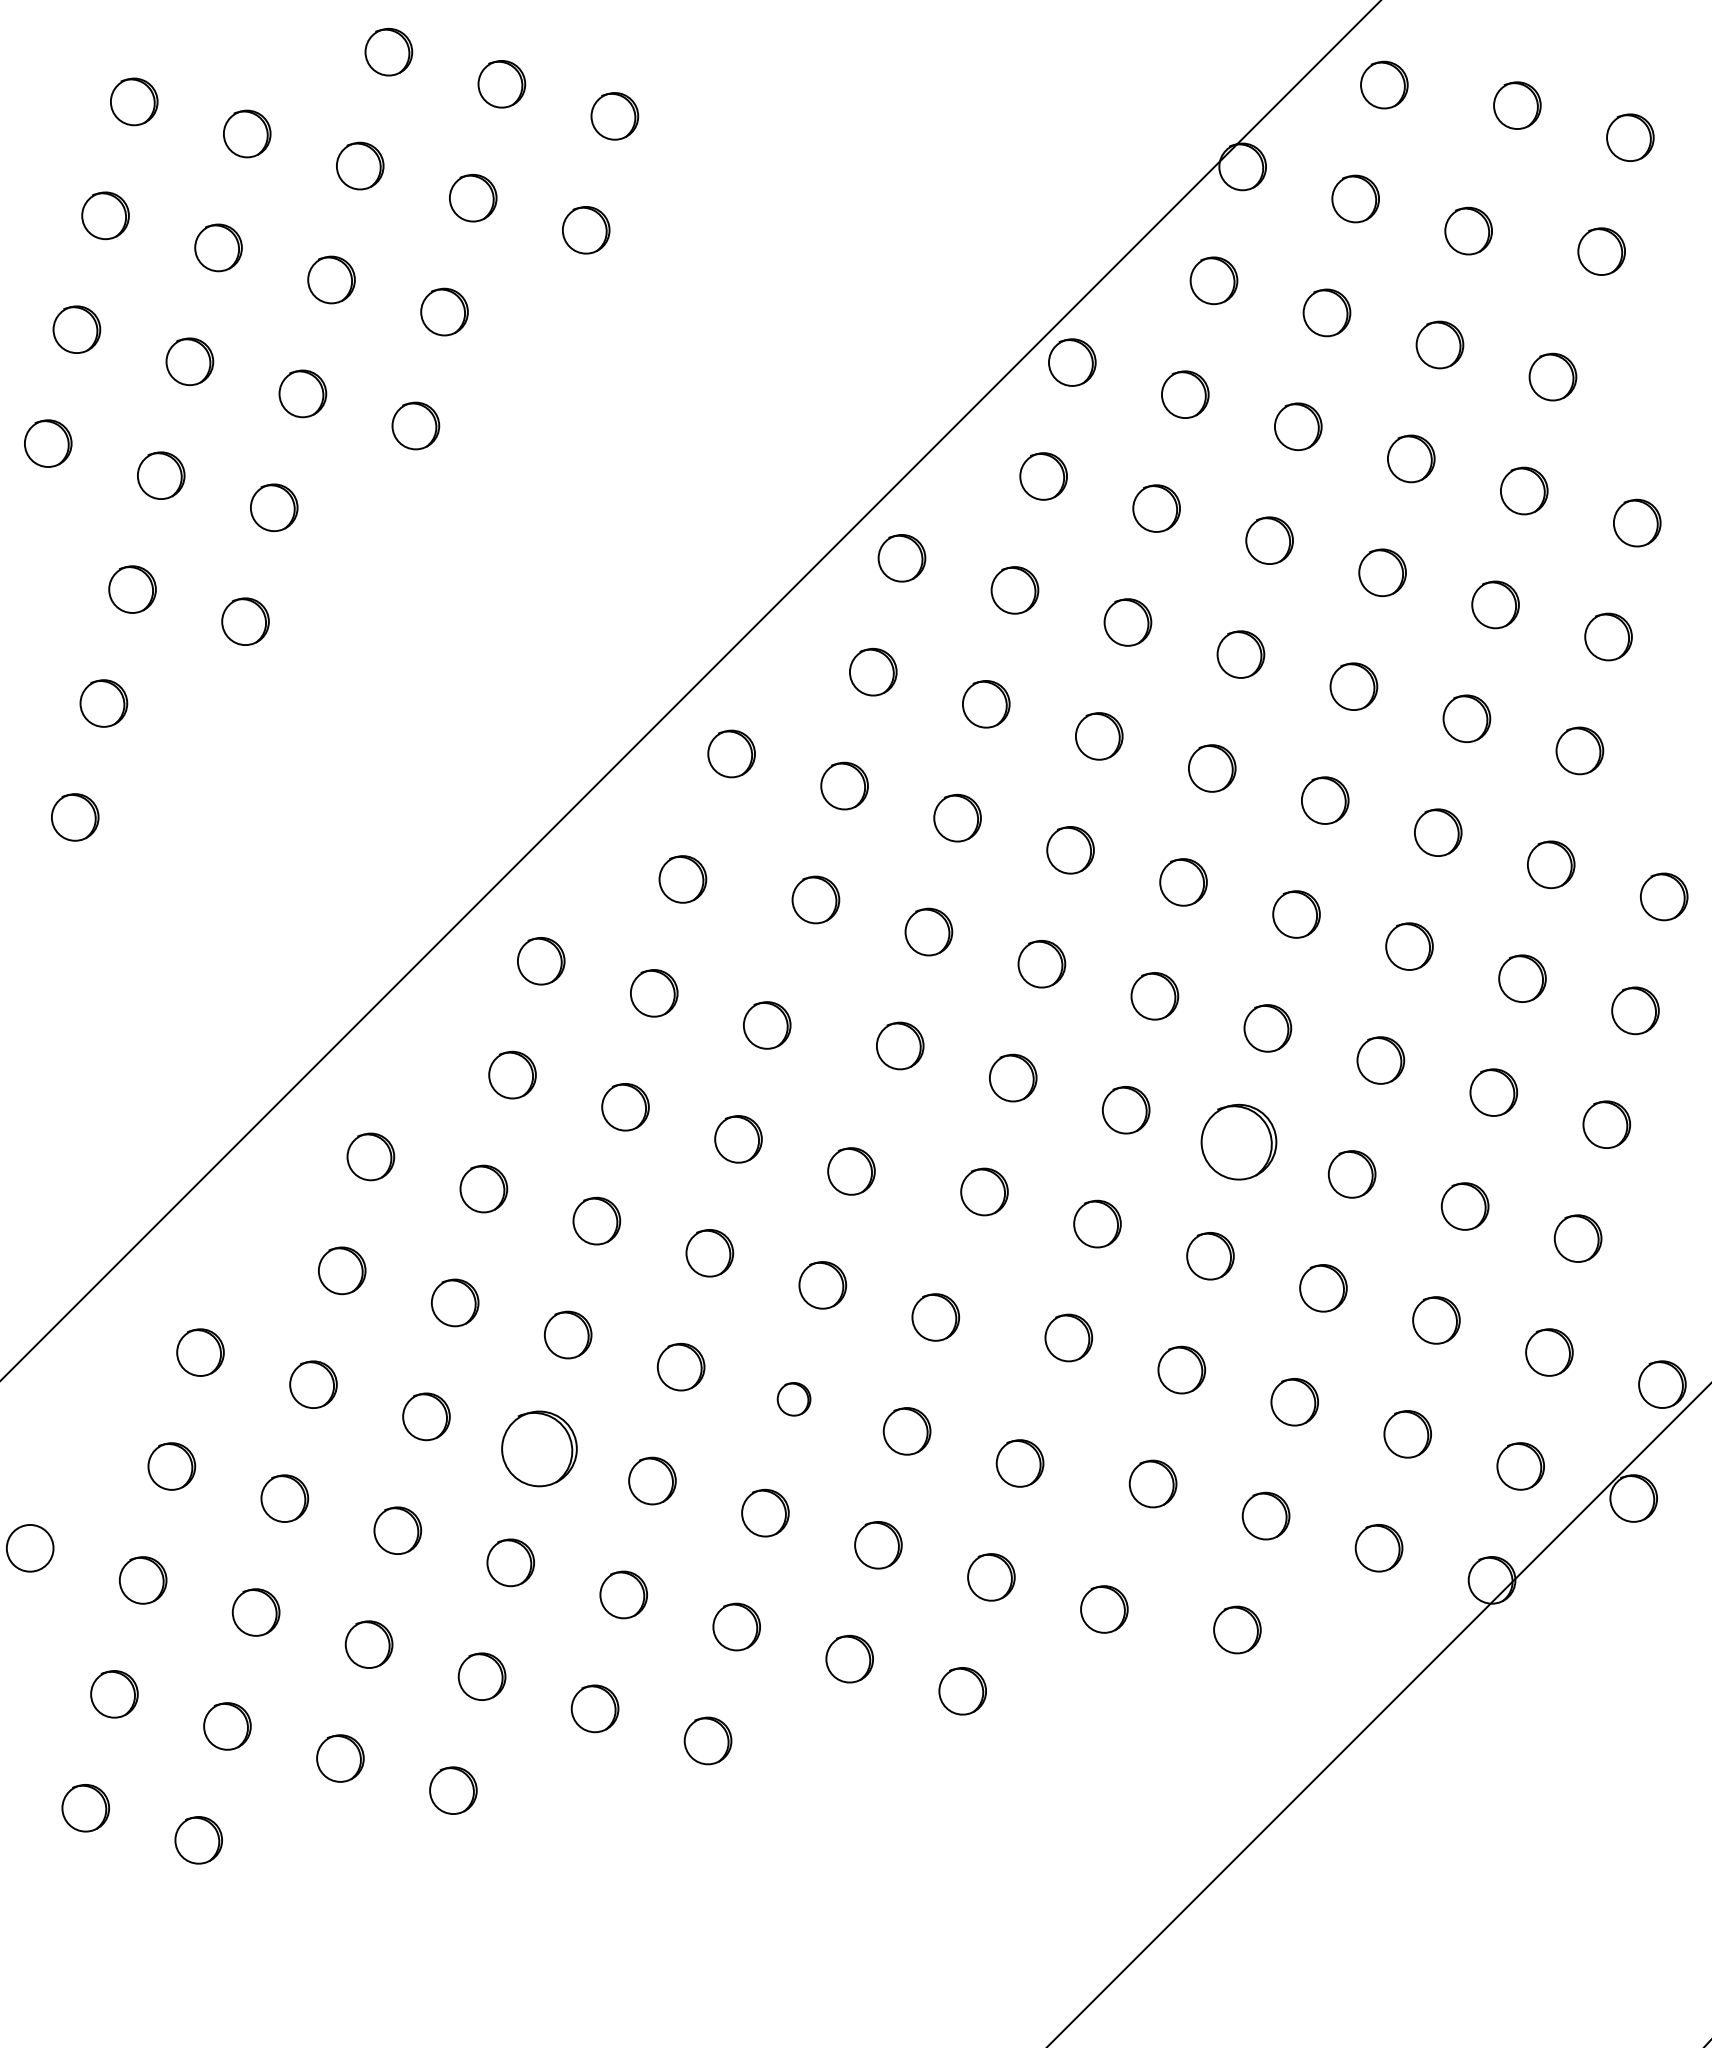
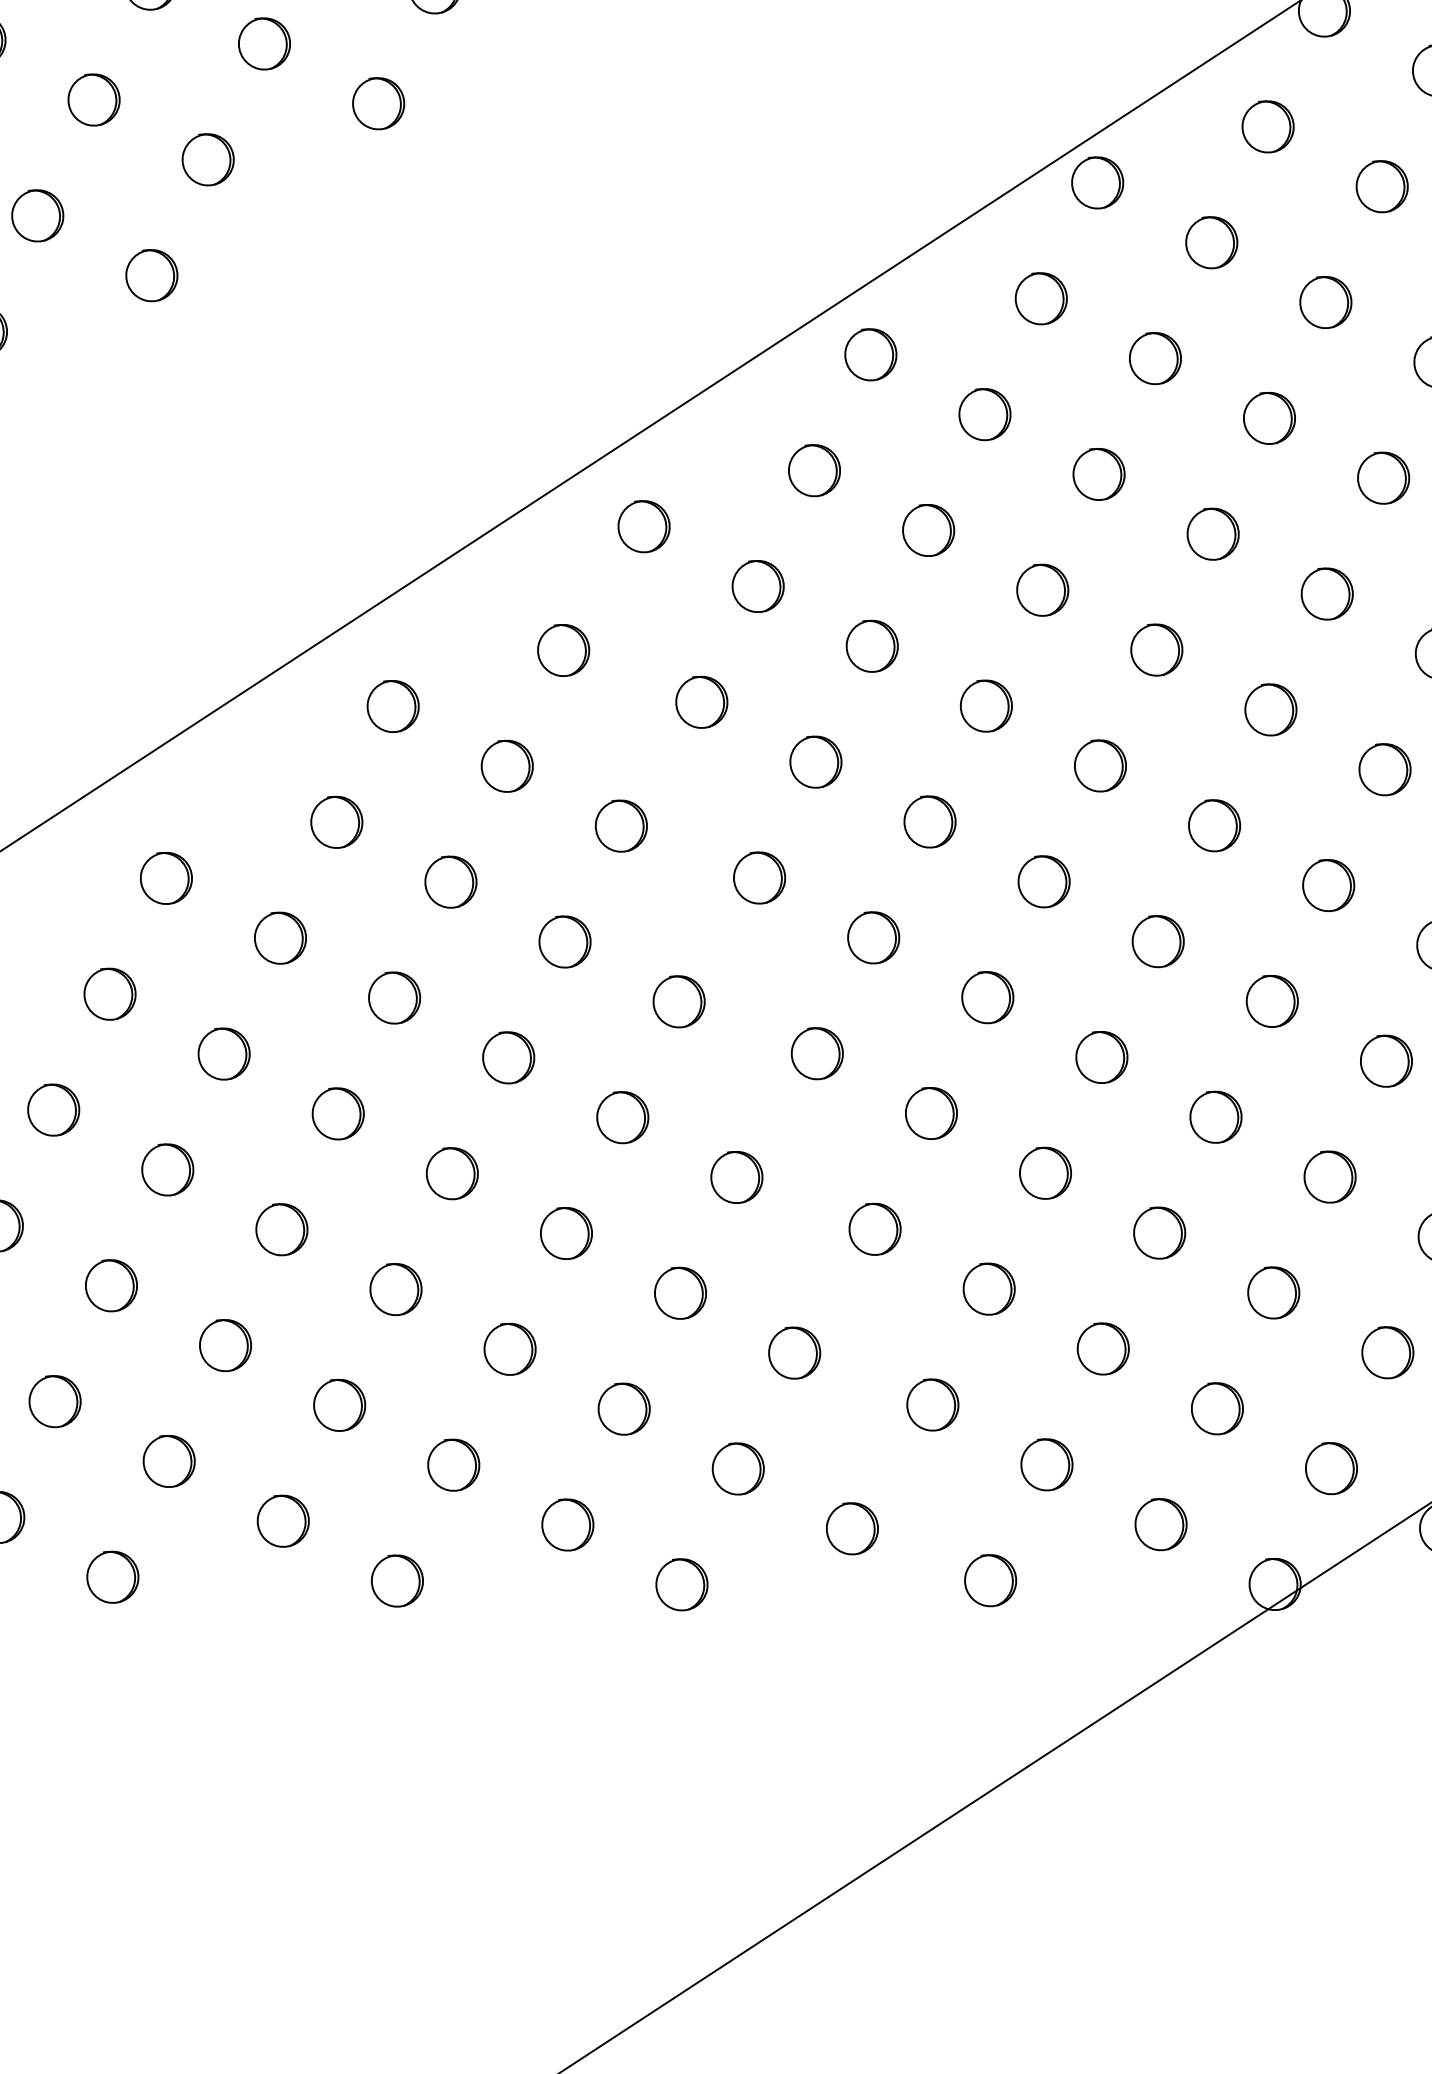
part: (1239, 1142) -> (1102, 1057), size x0.62
part: (793, 1399) -> (565, 1233), size x1.43
part: (539, 1448) -> (282, 1229), size x0.62

